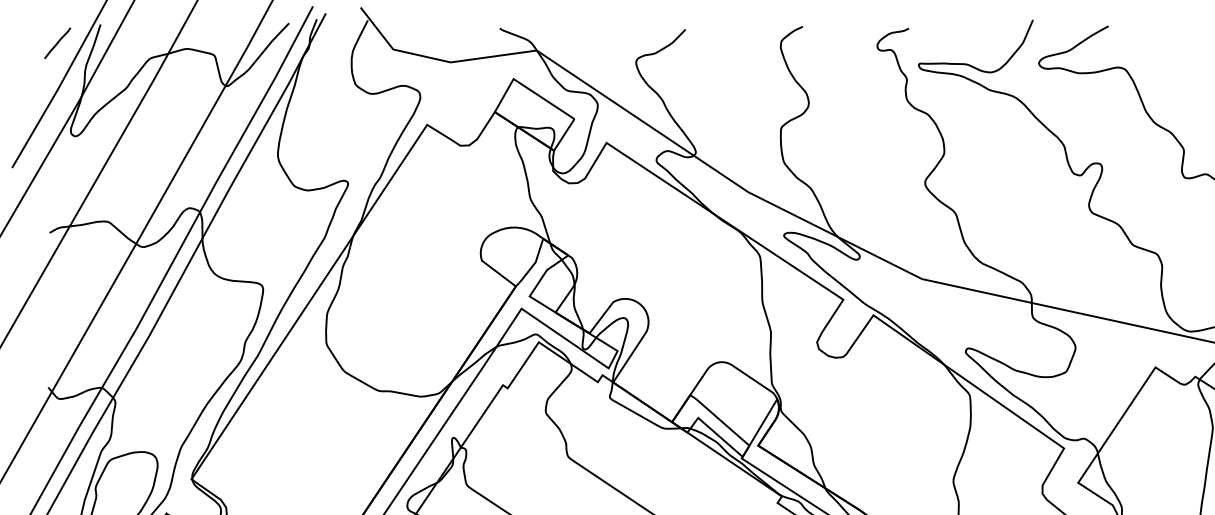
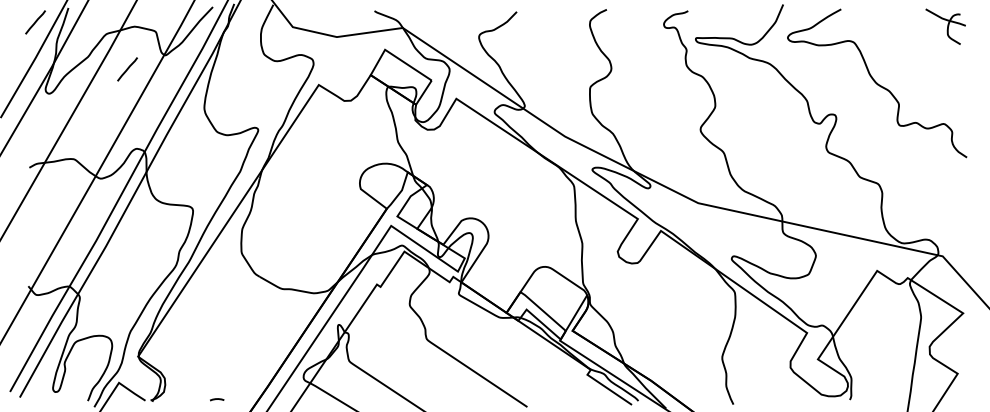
line: (177, 104) -> (127, 69), added

